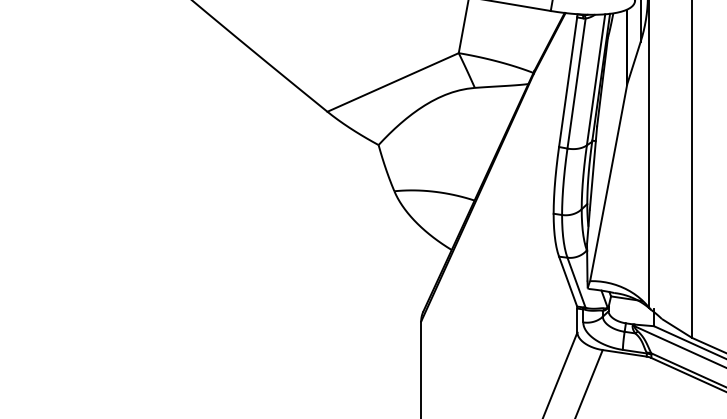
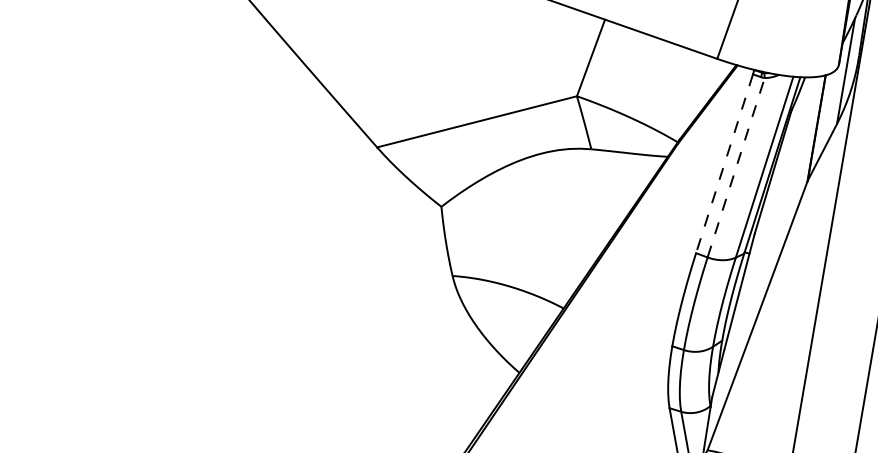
line: (568, 82) -> (725, 164), solid -> dashed
line: (576, 83) -> (736, 167), solid -> dashed

